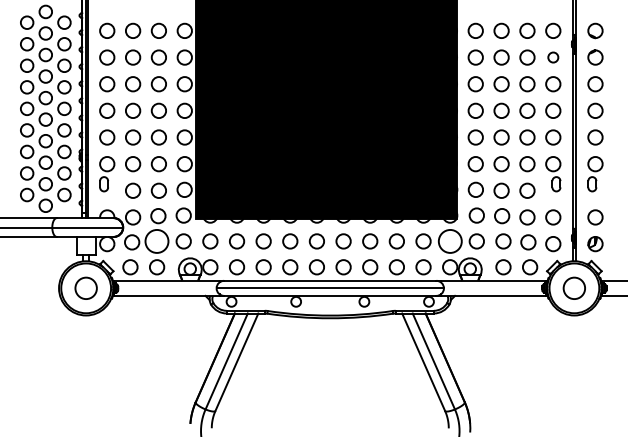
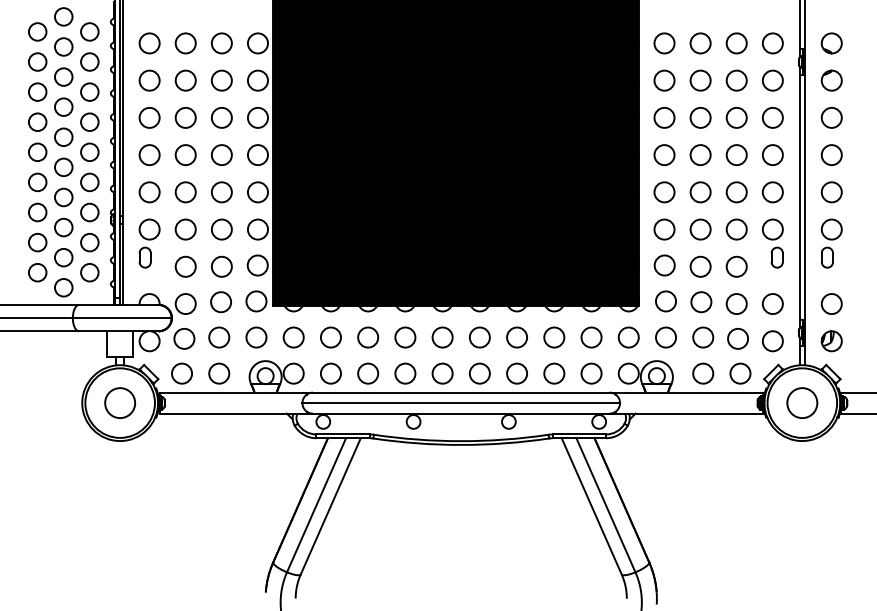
circle: (553, 57) -> (772, 80), size x1.43
circle: (157, 241) -> (219, 337), size x0.62
circle: (449, 241) -> (628, 337), size x0.62

